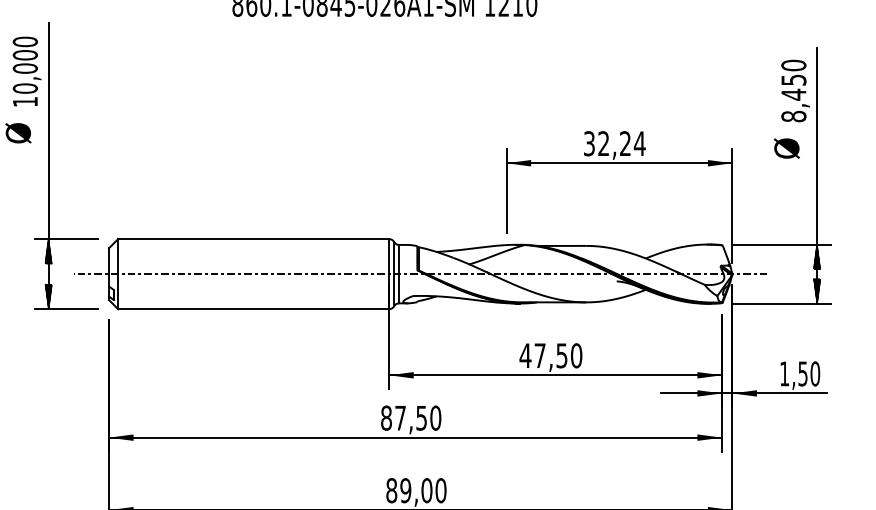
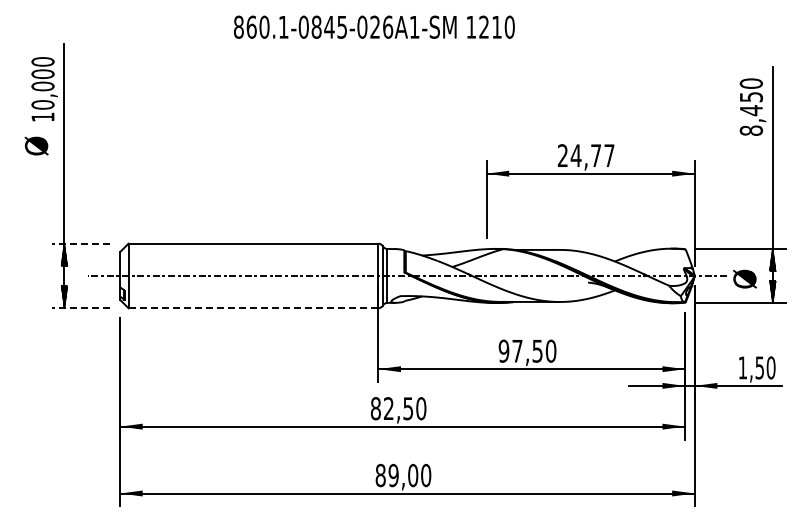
text: (613, 143) -> (585, 155), 32,24 -> 24,77
text: (786, 147) -> (744, 278), moved
line: (66, 238) -> (80, 243), solid -> dashed
line: (66, 309) -> (80, 308), solid -> dashed
line: (253, 309) -> (253, 308), solid -> dashed
text: (524, 355) -> (503, 350), 47,50 -> 97,50
text: (400, 417) -> (388, 408), 87,50 -> 82,50

